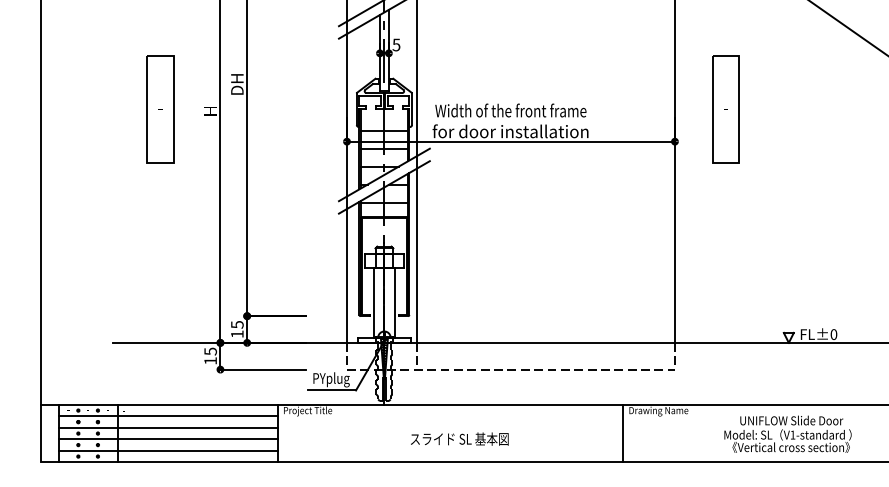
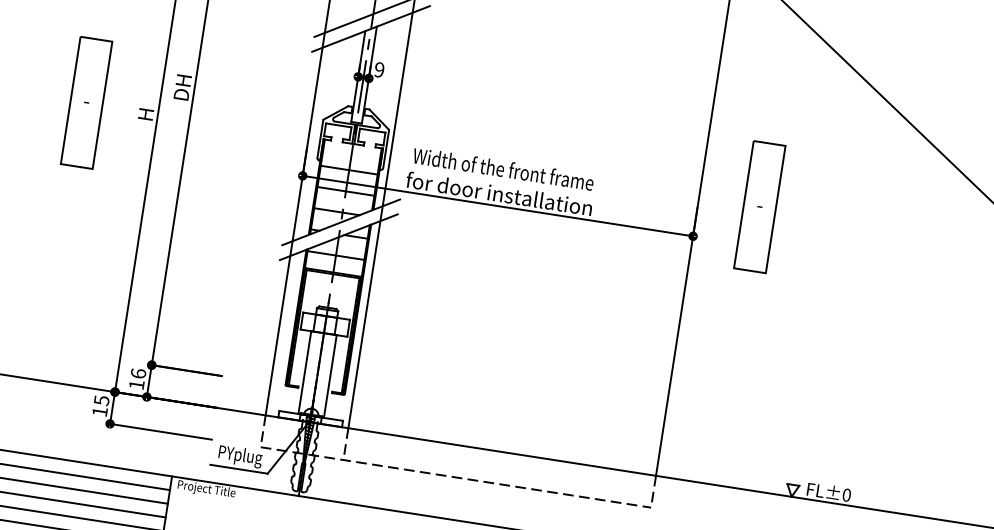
text: (396, 44) -> (379, 69), 5 -> 9
text: (237, 324) -> (138, 373), 15 -> 16

